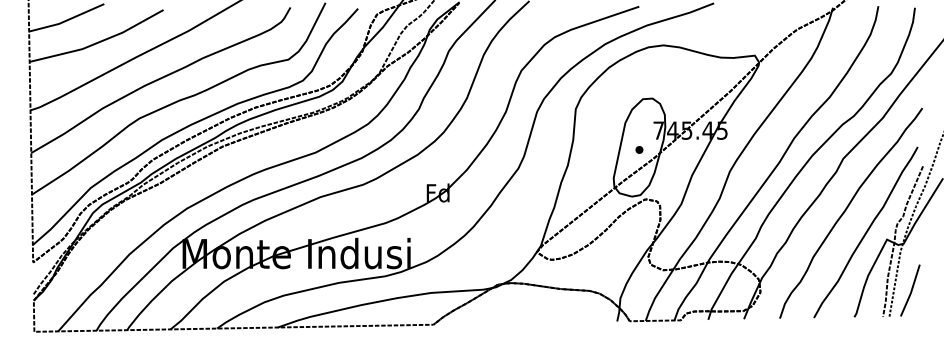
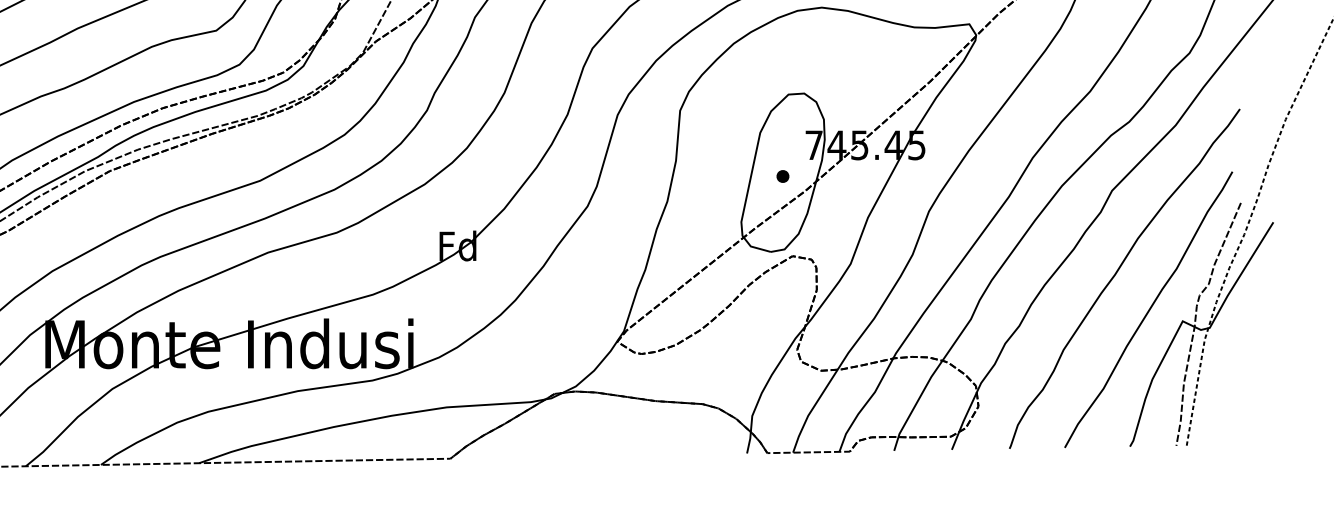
line: (910, 290) -> (1220, 403), removed

